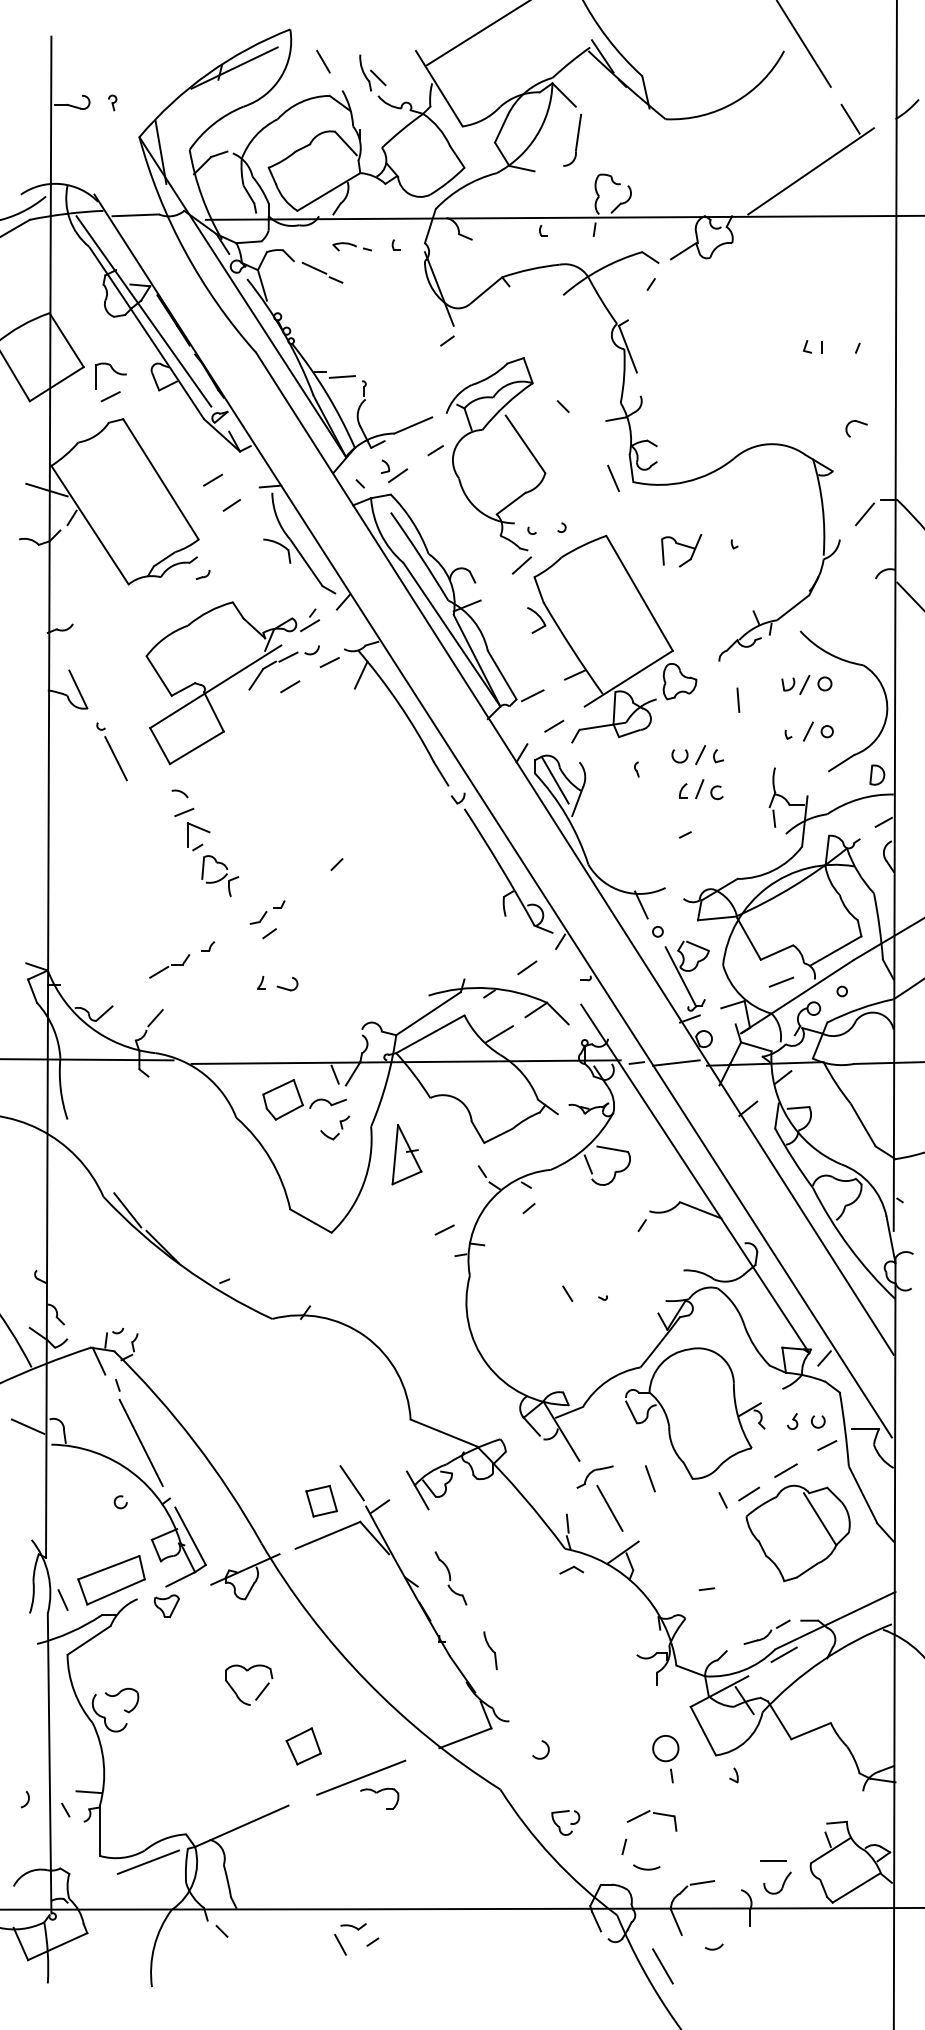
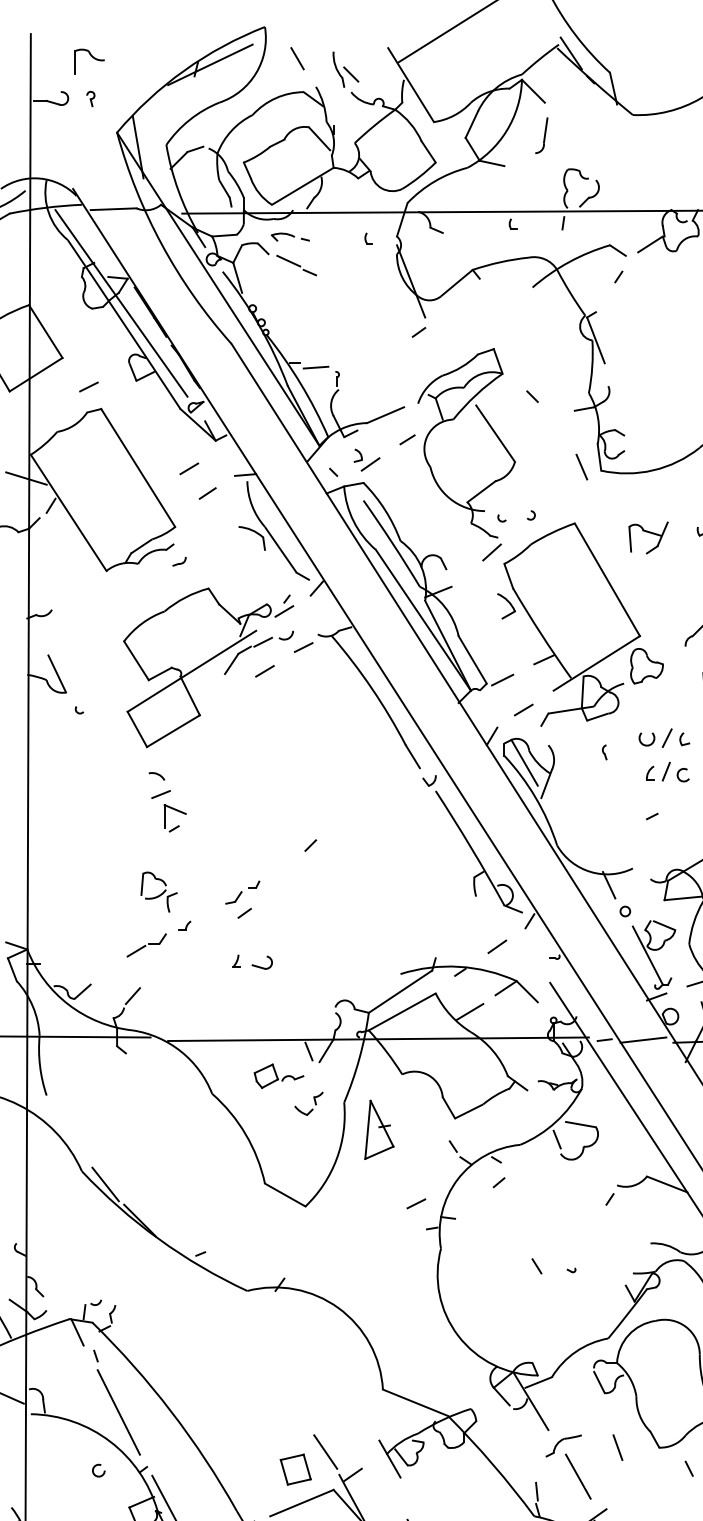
part: (572, 139) -> (541, 134), size x0.7
part: (351, 246) -> (289, 236), moved
part: (110, 375) -> (88, 61), moved
line: (360, 674) -> (333, 659), removed
line: (115, 758) -> (93, 741), removed
part: (220, 875) -> (159, 891), moved
part: (304, 1099) -> (278, 1075), size x0.6

